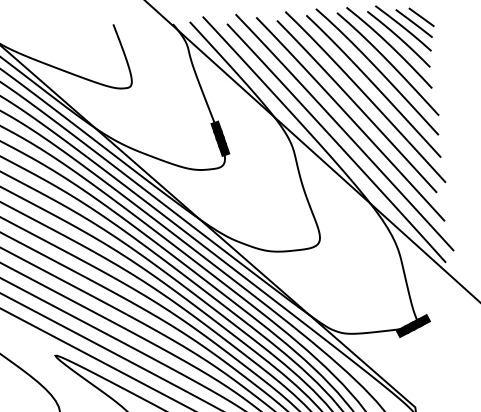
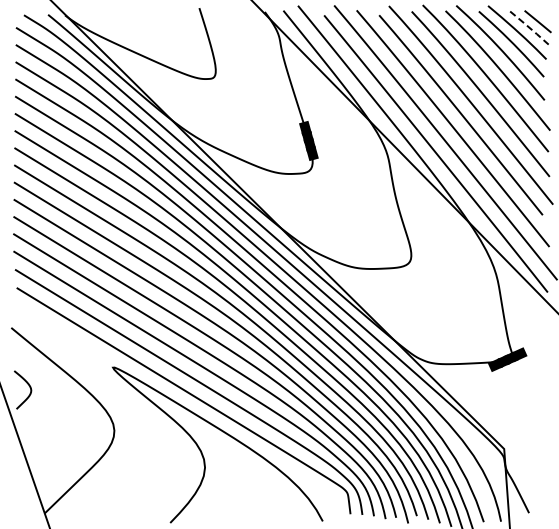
line: (414, 23) -> (529, 27), solid -> dashed

